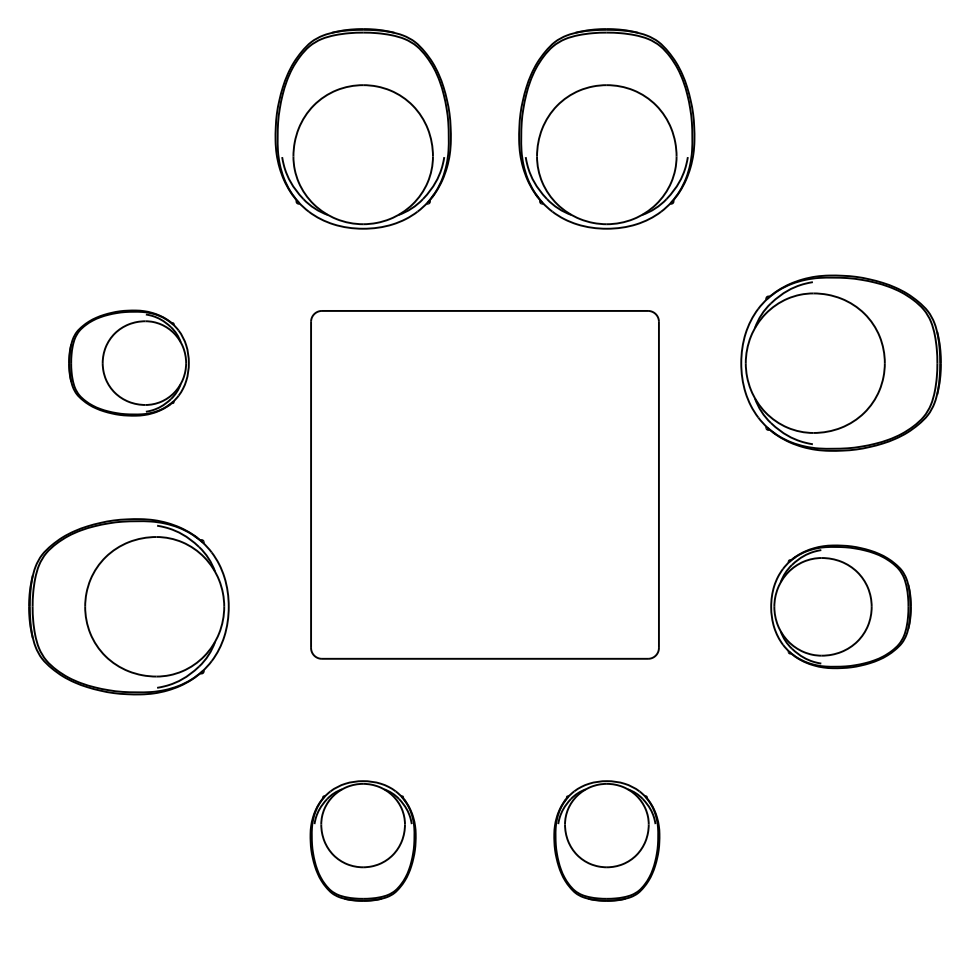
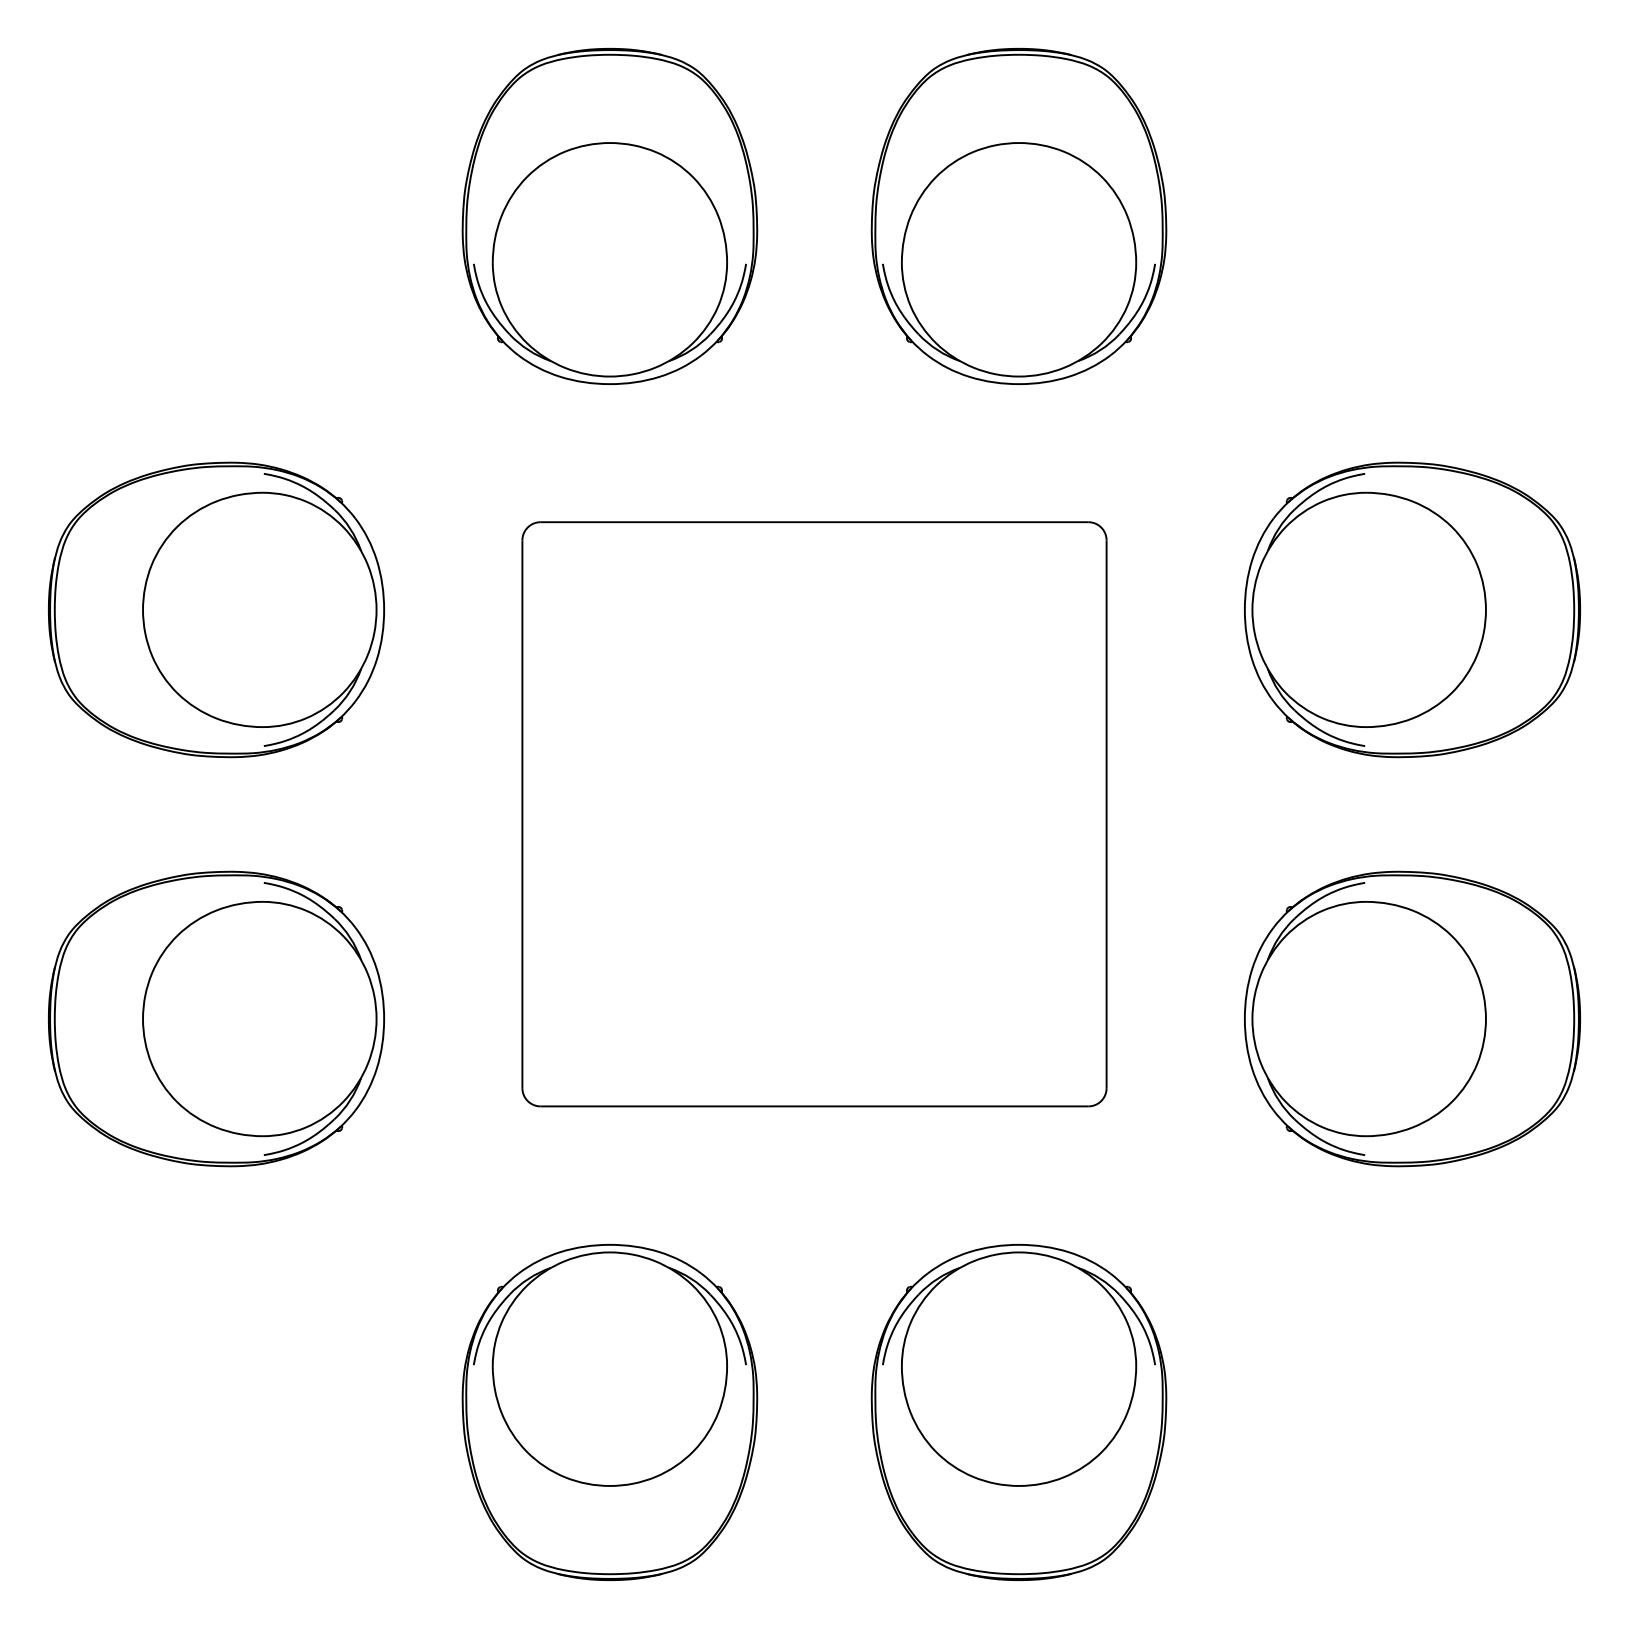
part: (128, 362) -> (215, 608), size x1.67
part: (840, 606) -> (1411, 1018), size x1.43
part: (362, 840) -> (608, 1411), size x1.67
part: (606, 840) -> (1018, 1411), size x1.67

